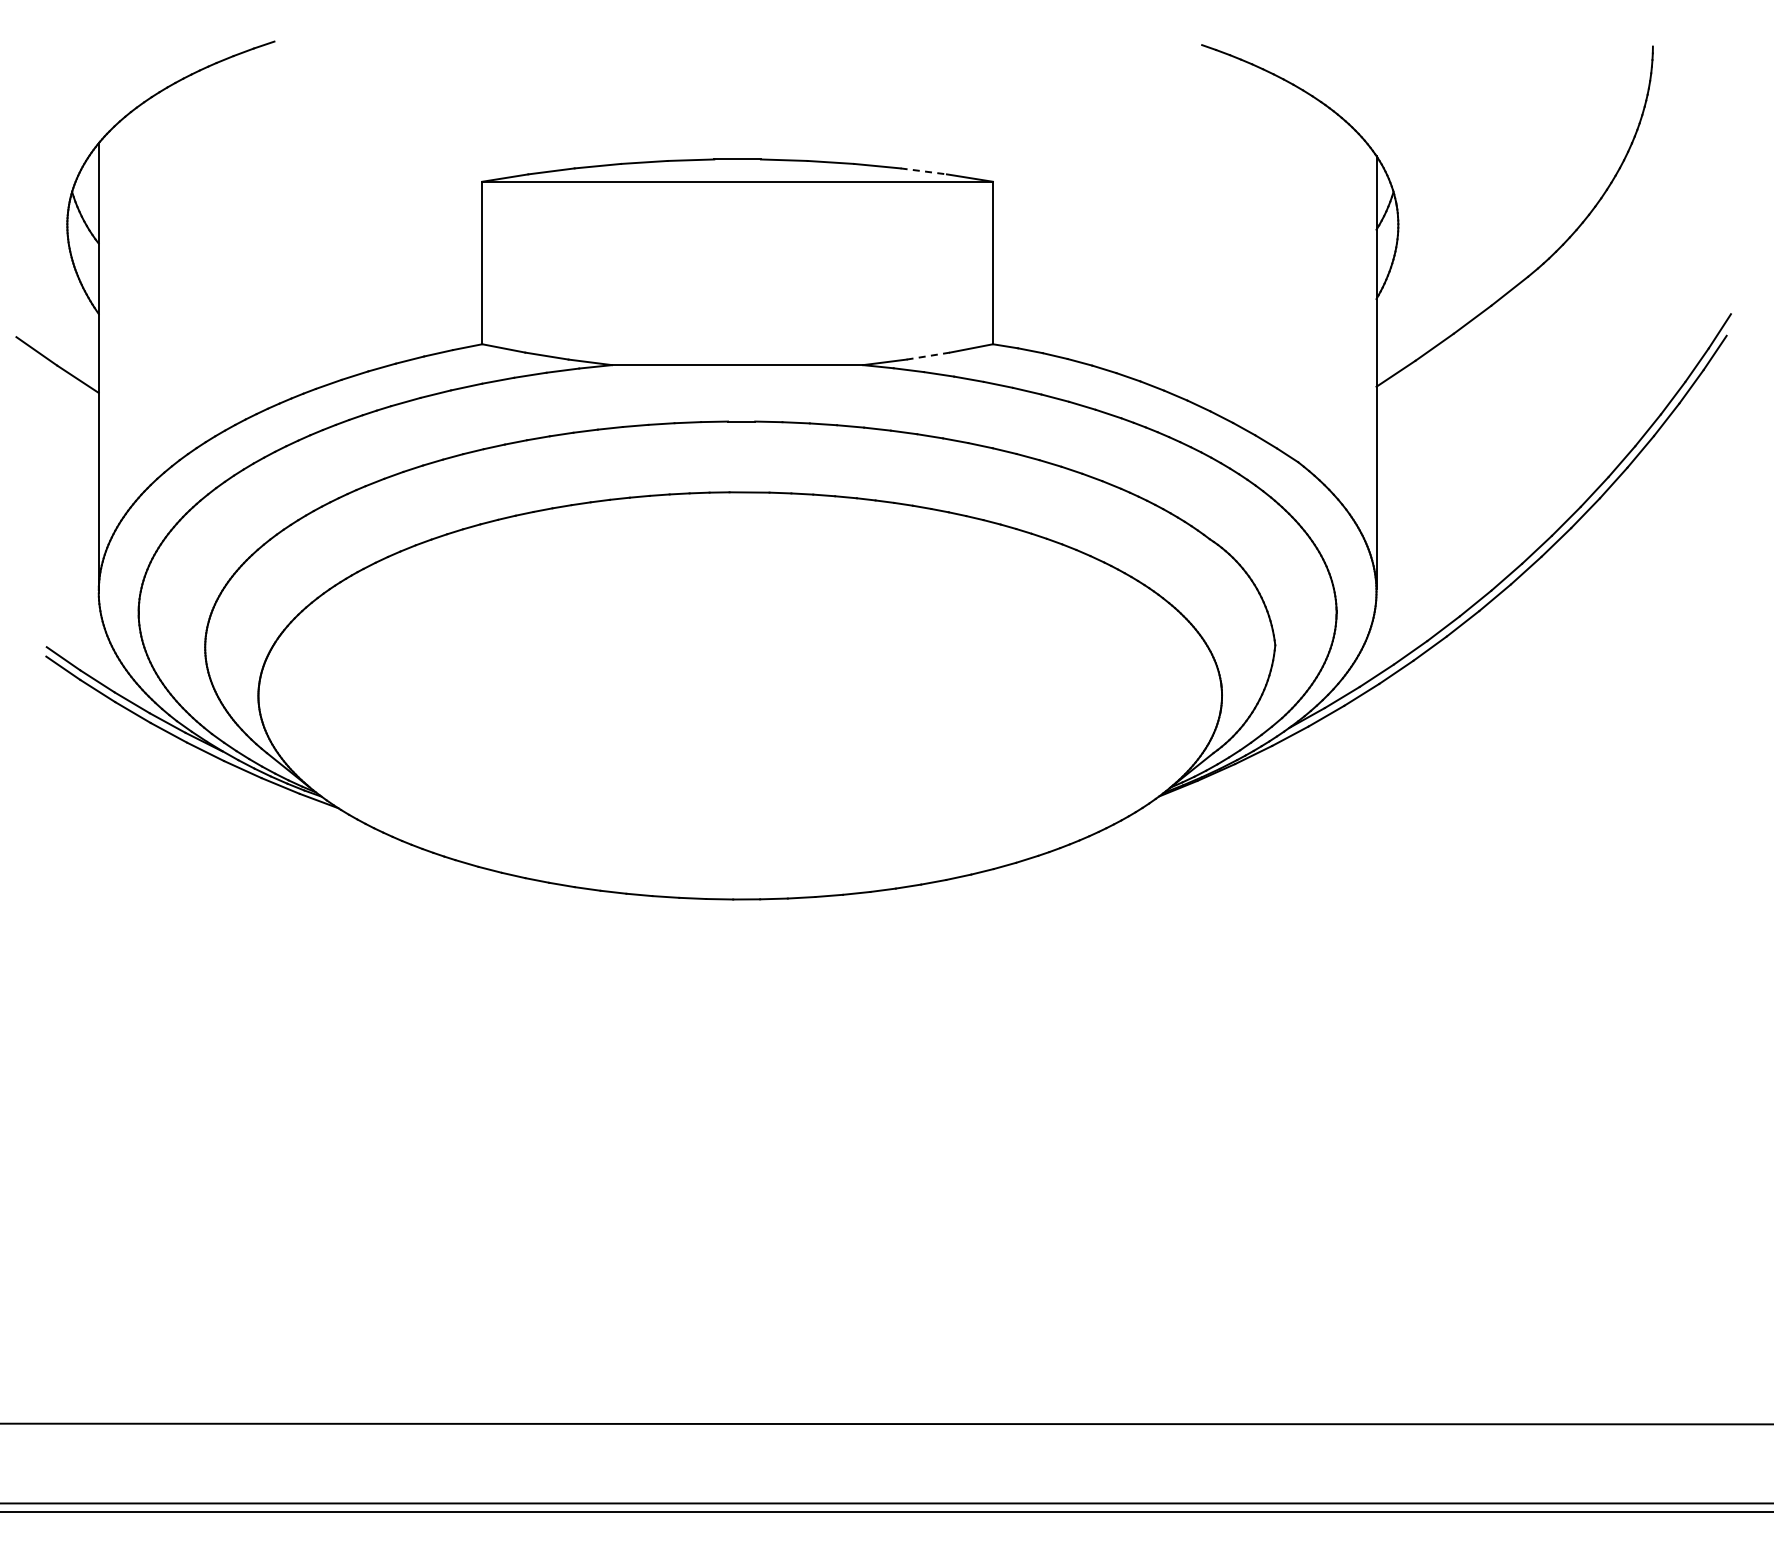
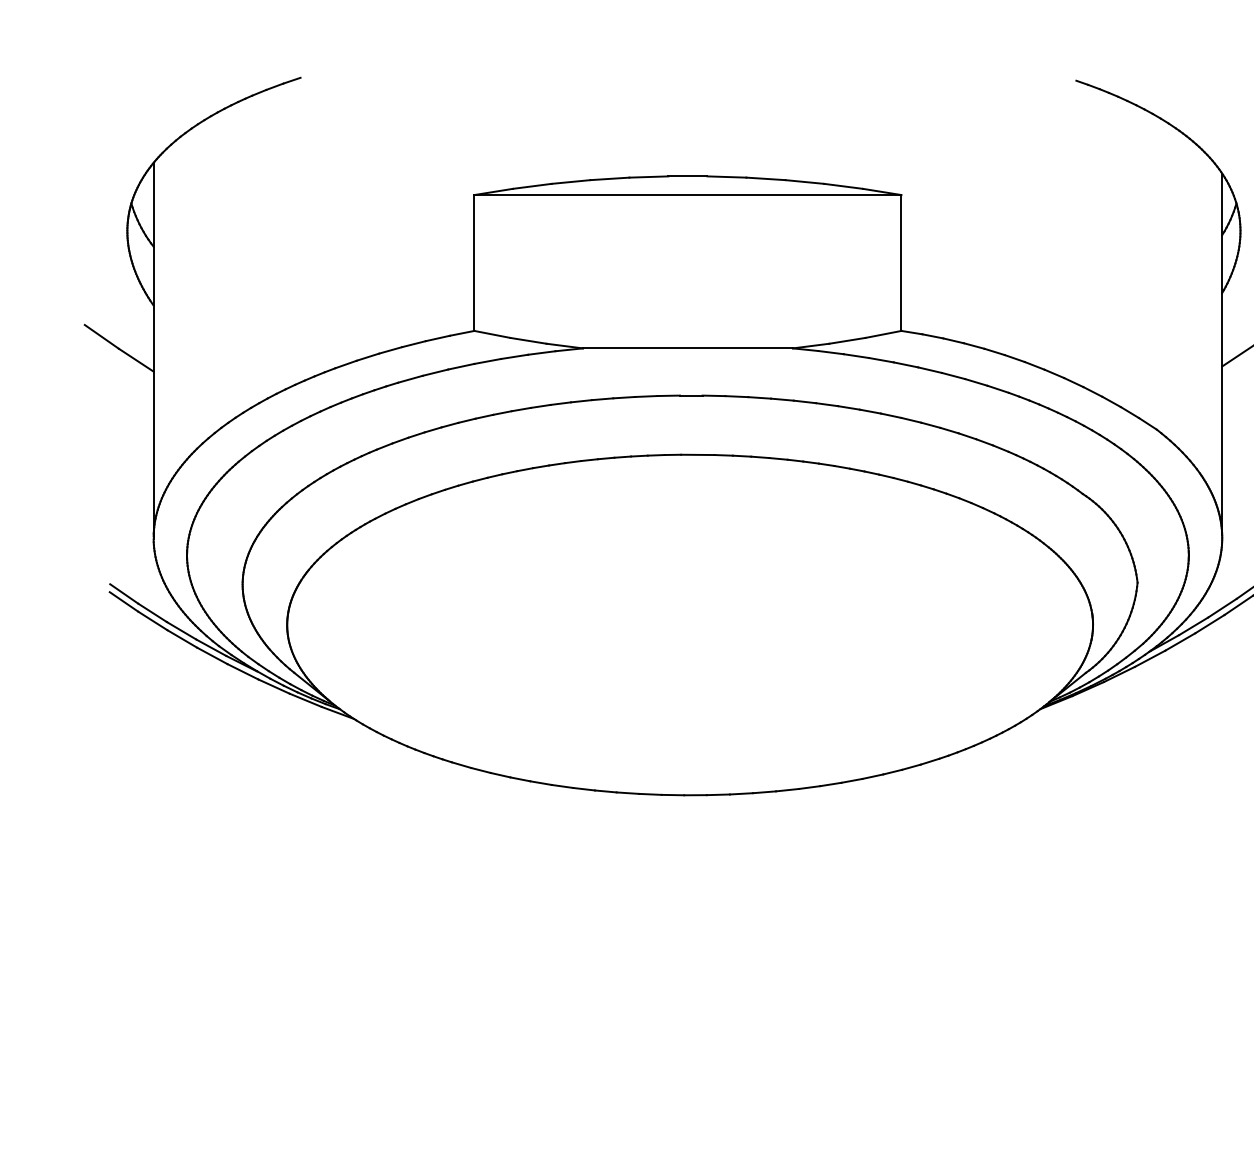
line: (924, 171) -> (844, 186), dashed -> solid
line: (928, 356) -> (847, 341), dashed -> solid

